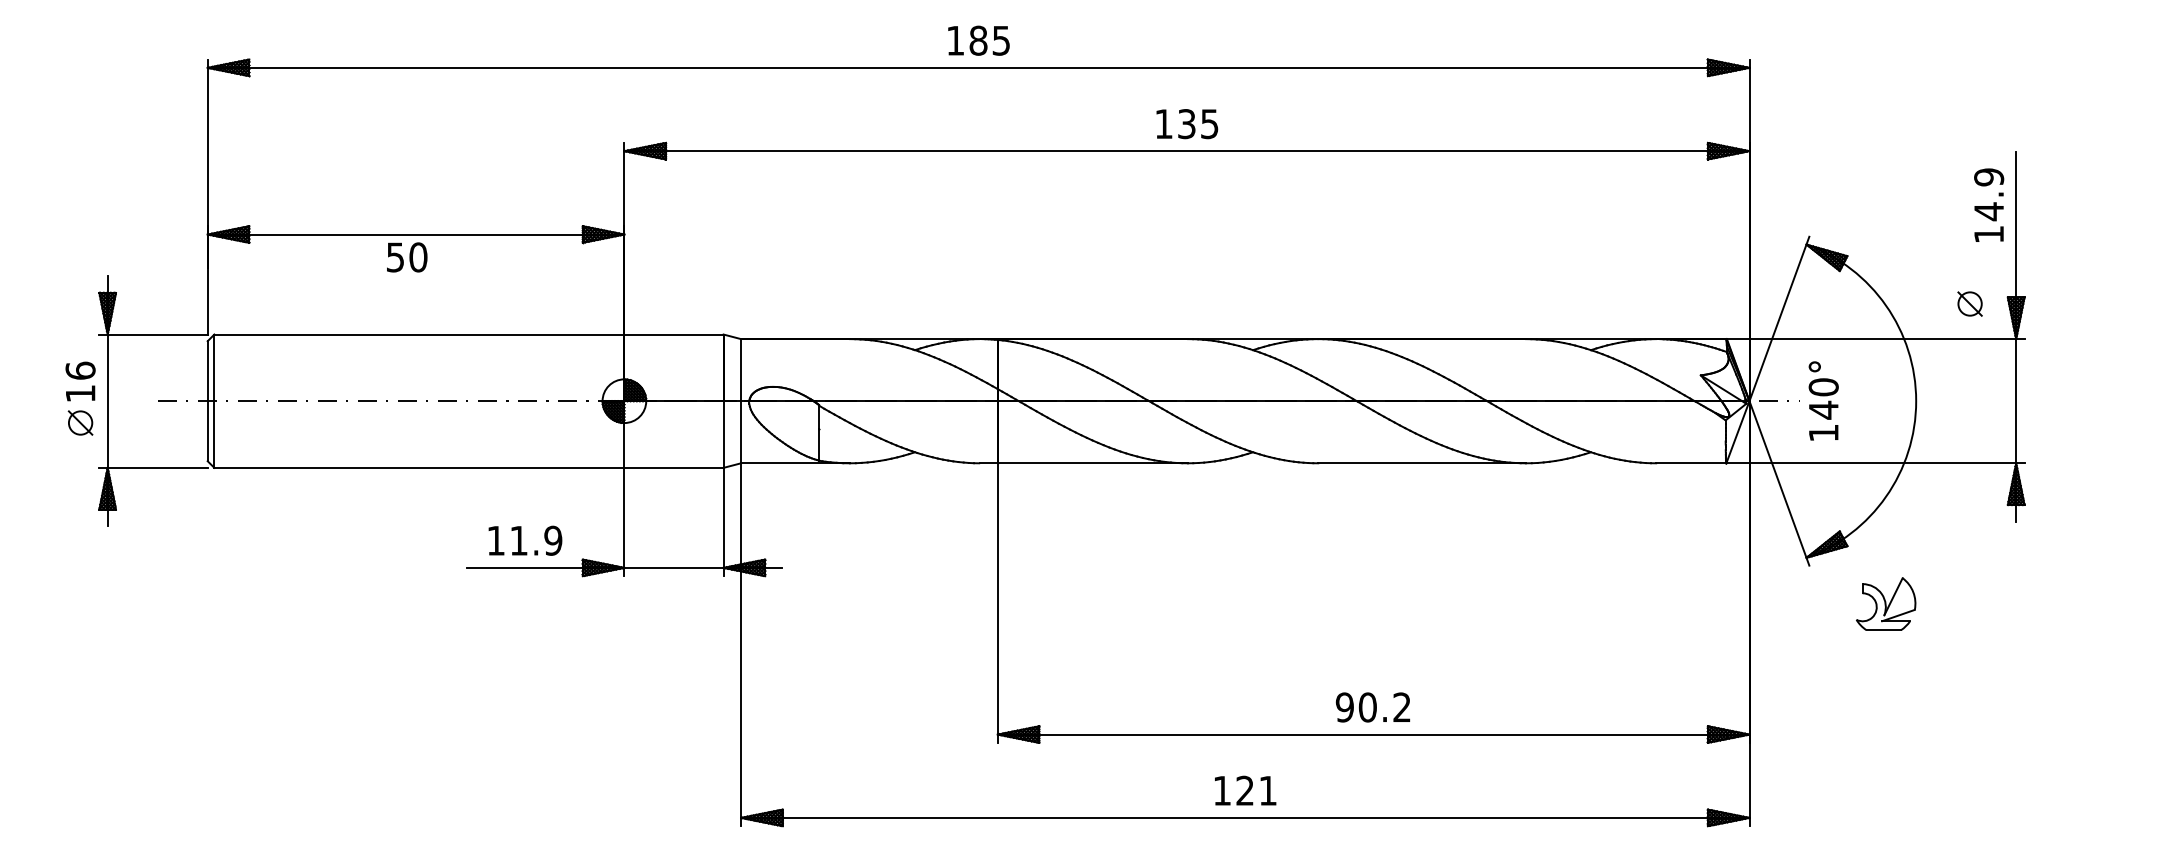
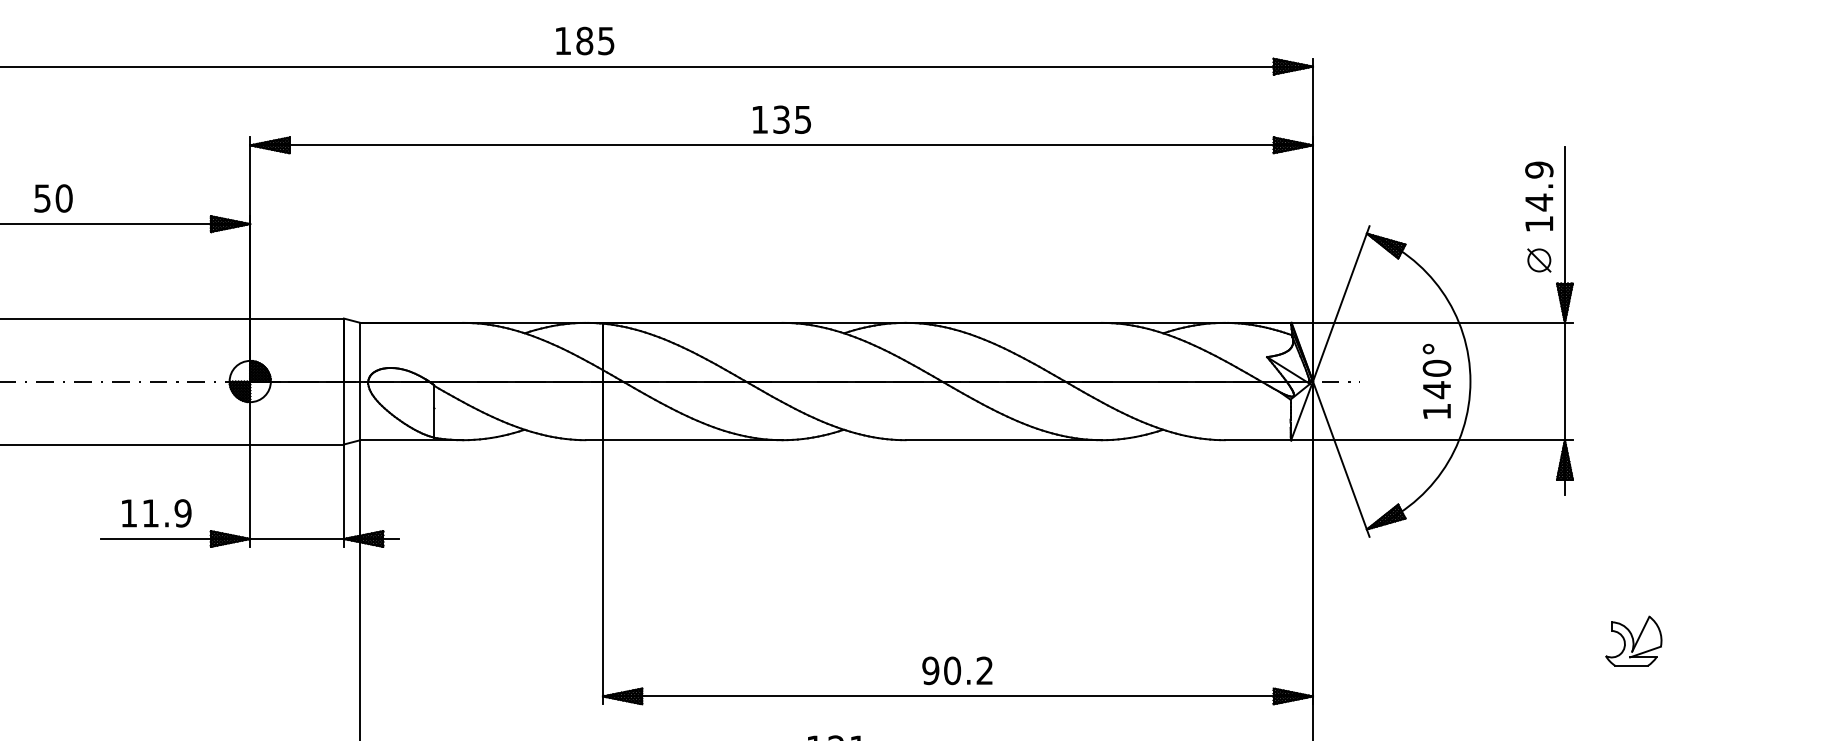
text: (407, 257) -> (53, 198), moved
part: (1969, 303) -> (1538, 259), moved
text: (1823, 400) -> (1436, 380), moved
part: (1886, 603) -> (1634, 640), moved

